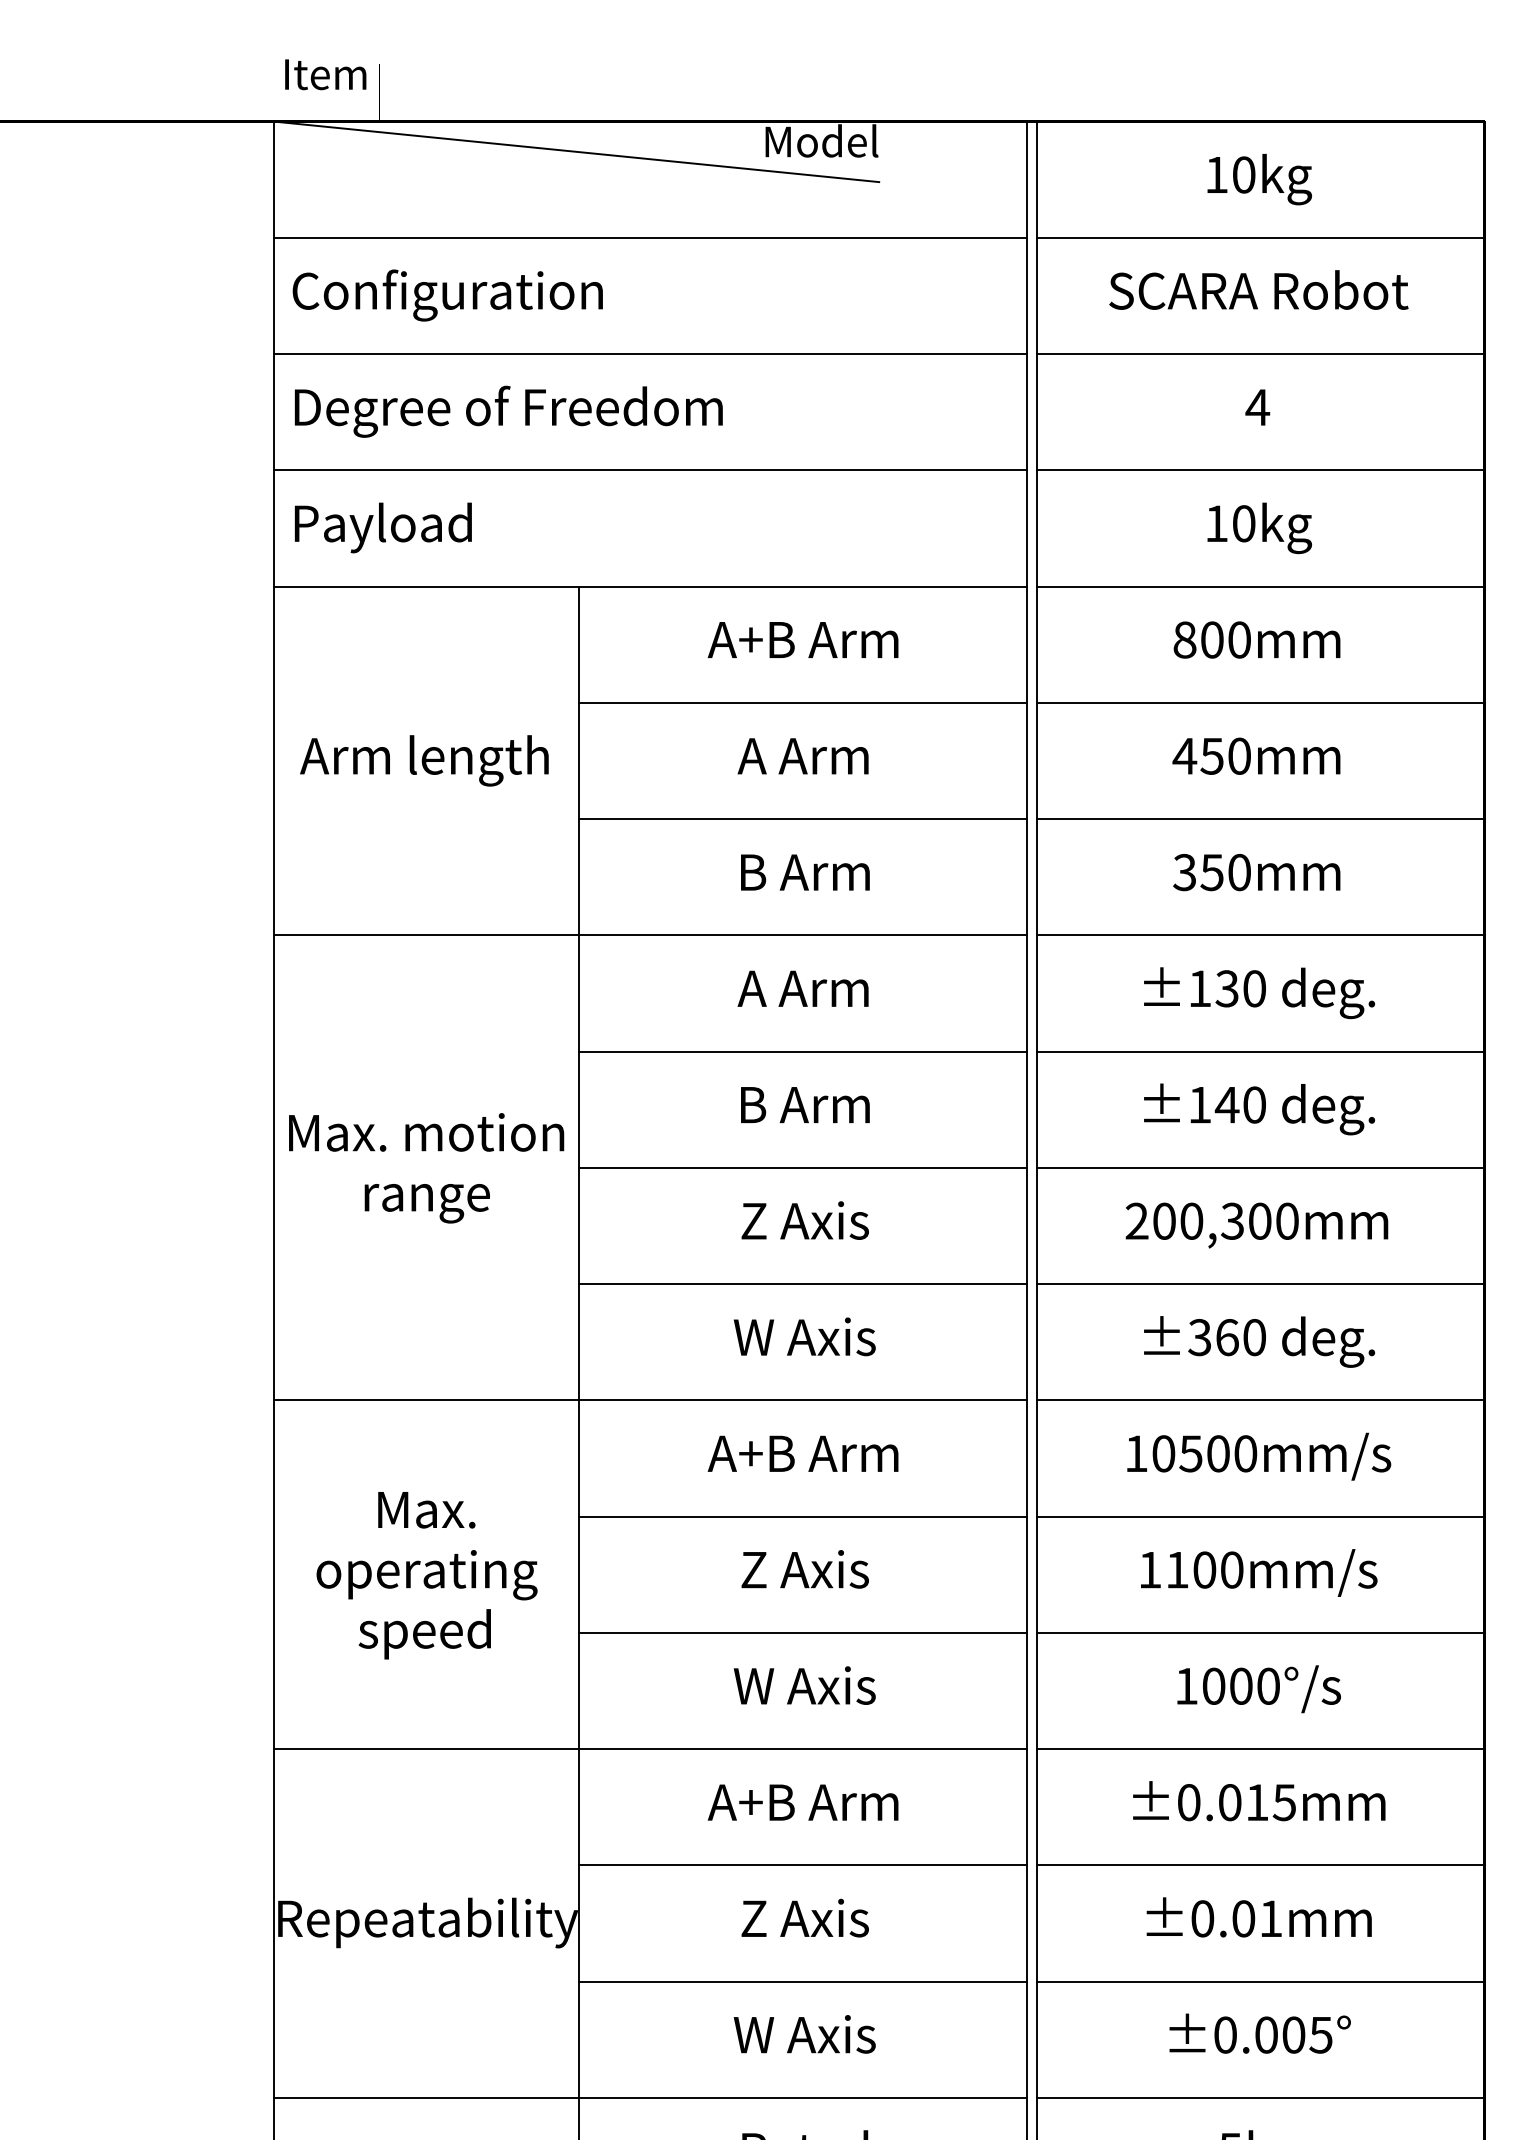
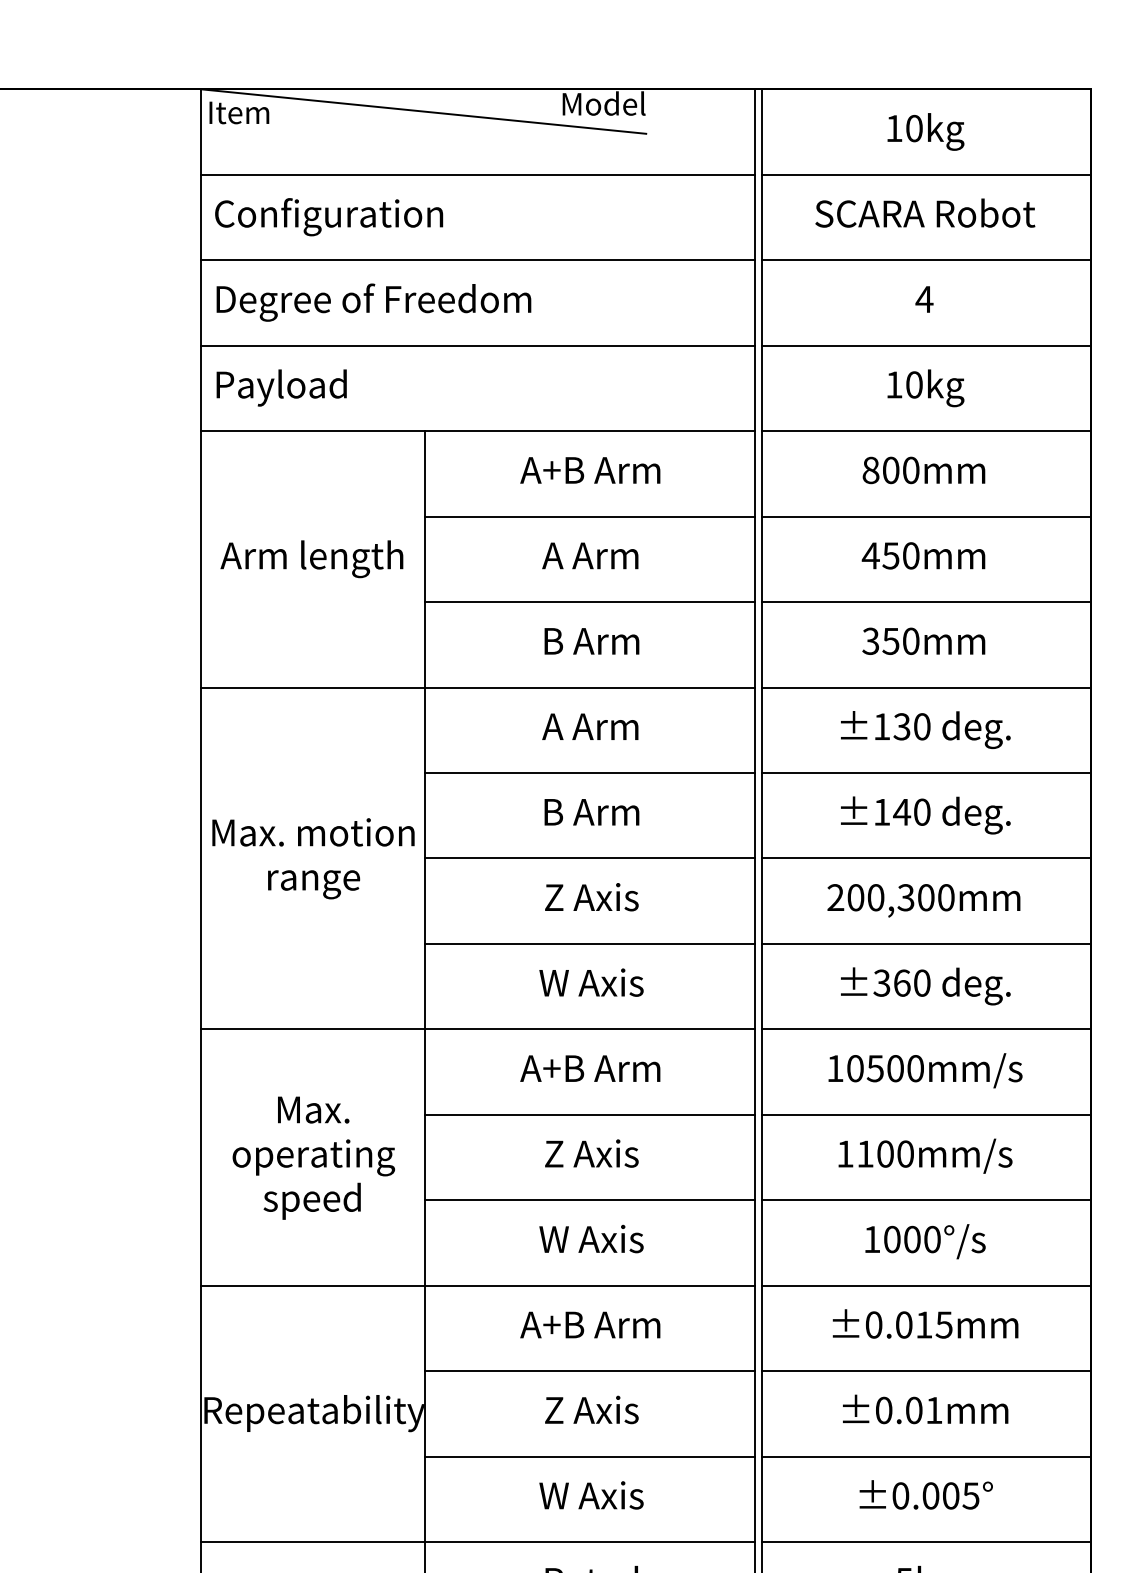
text: (325, 74) -> (239, 112), moved

